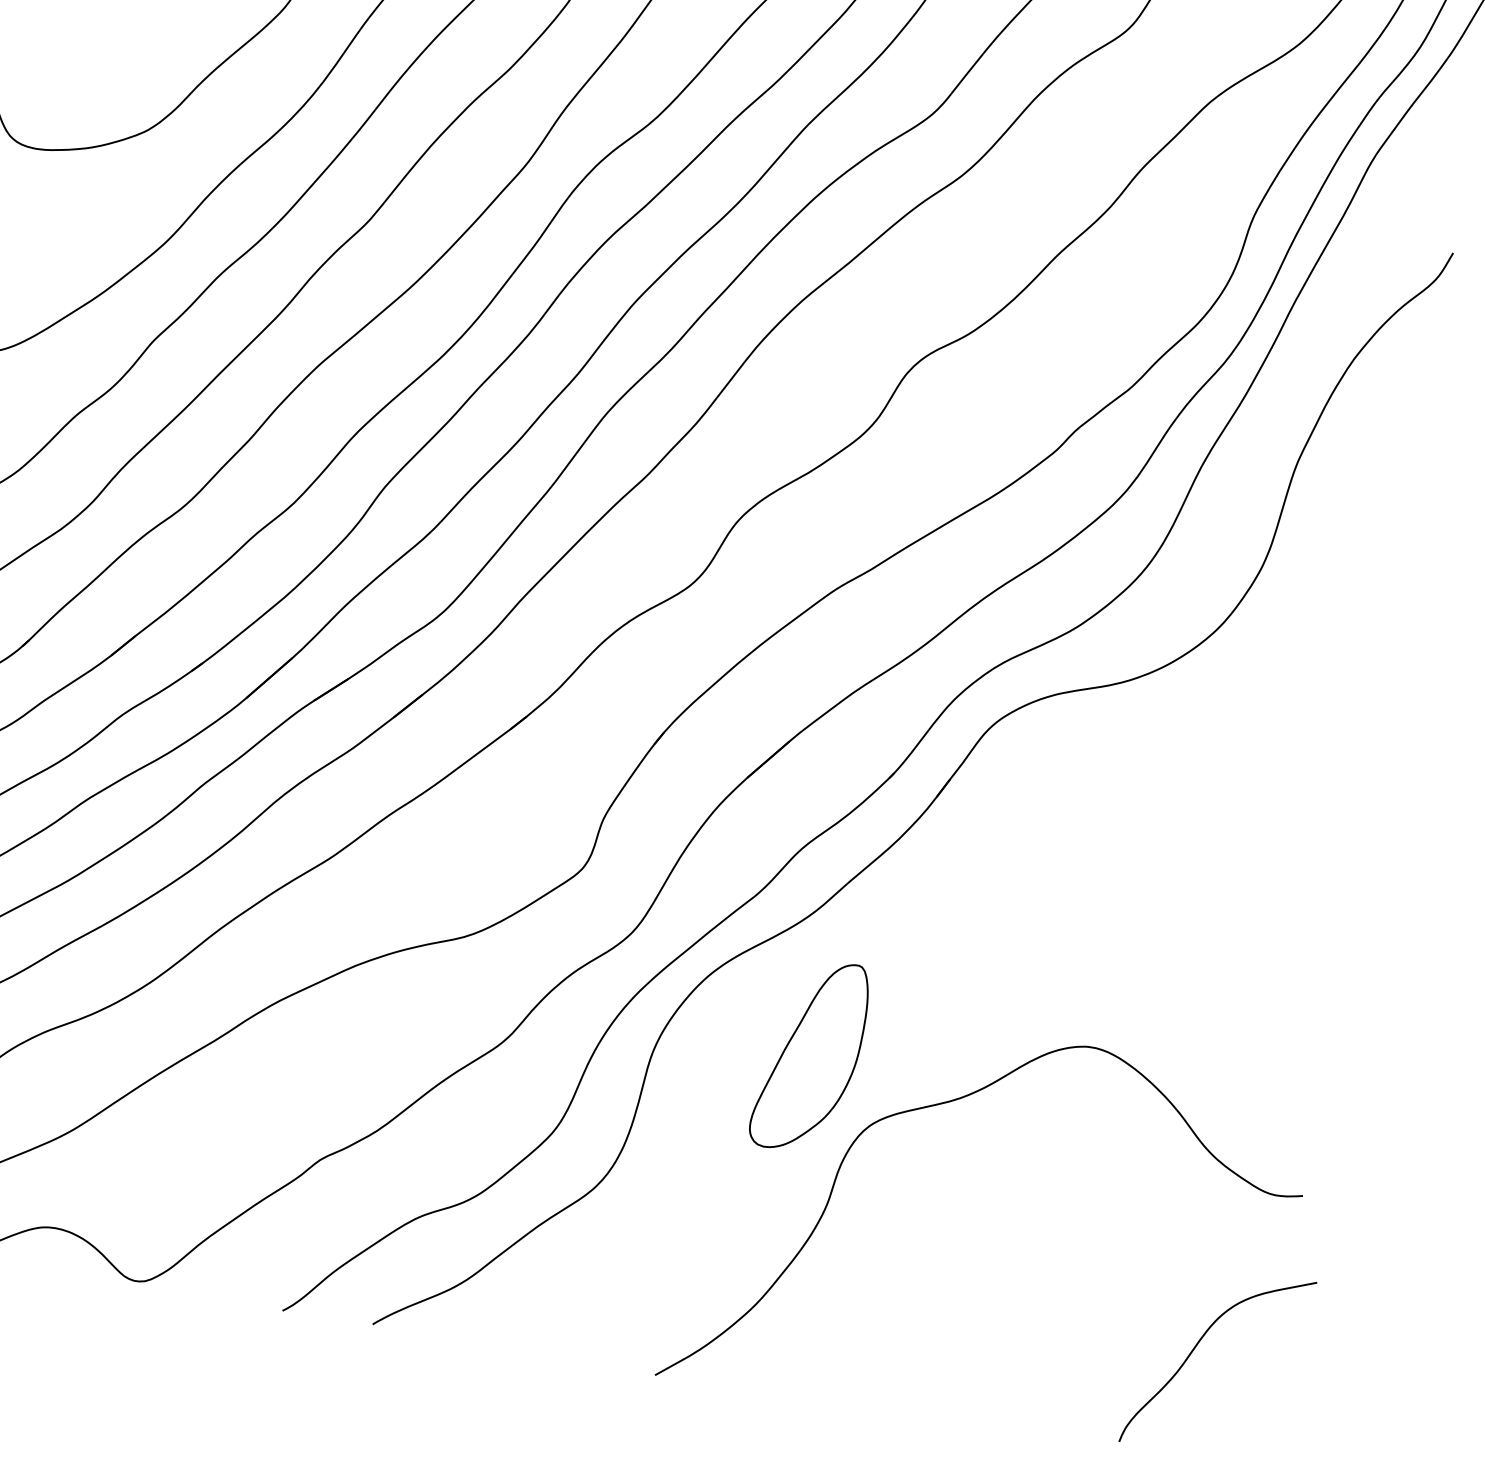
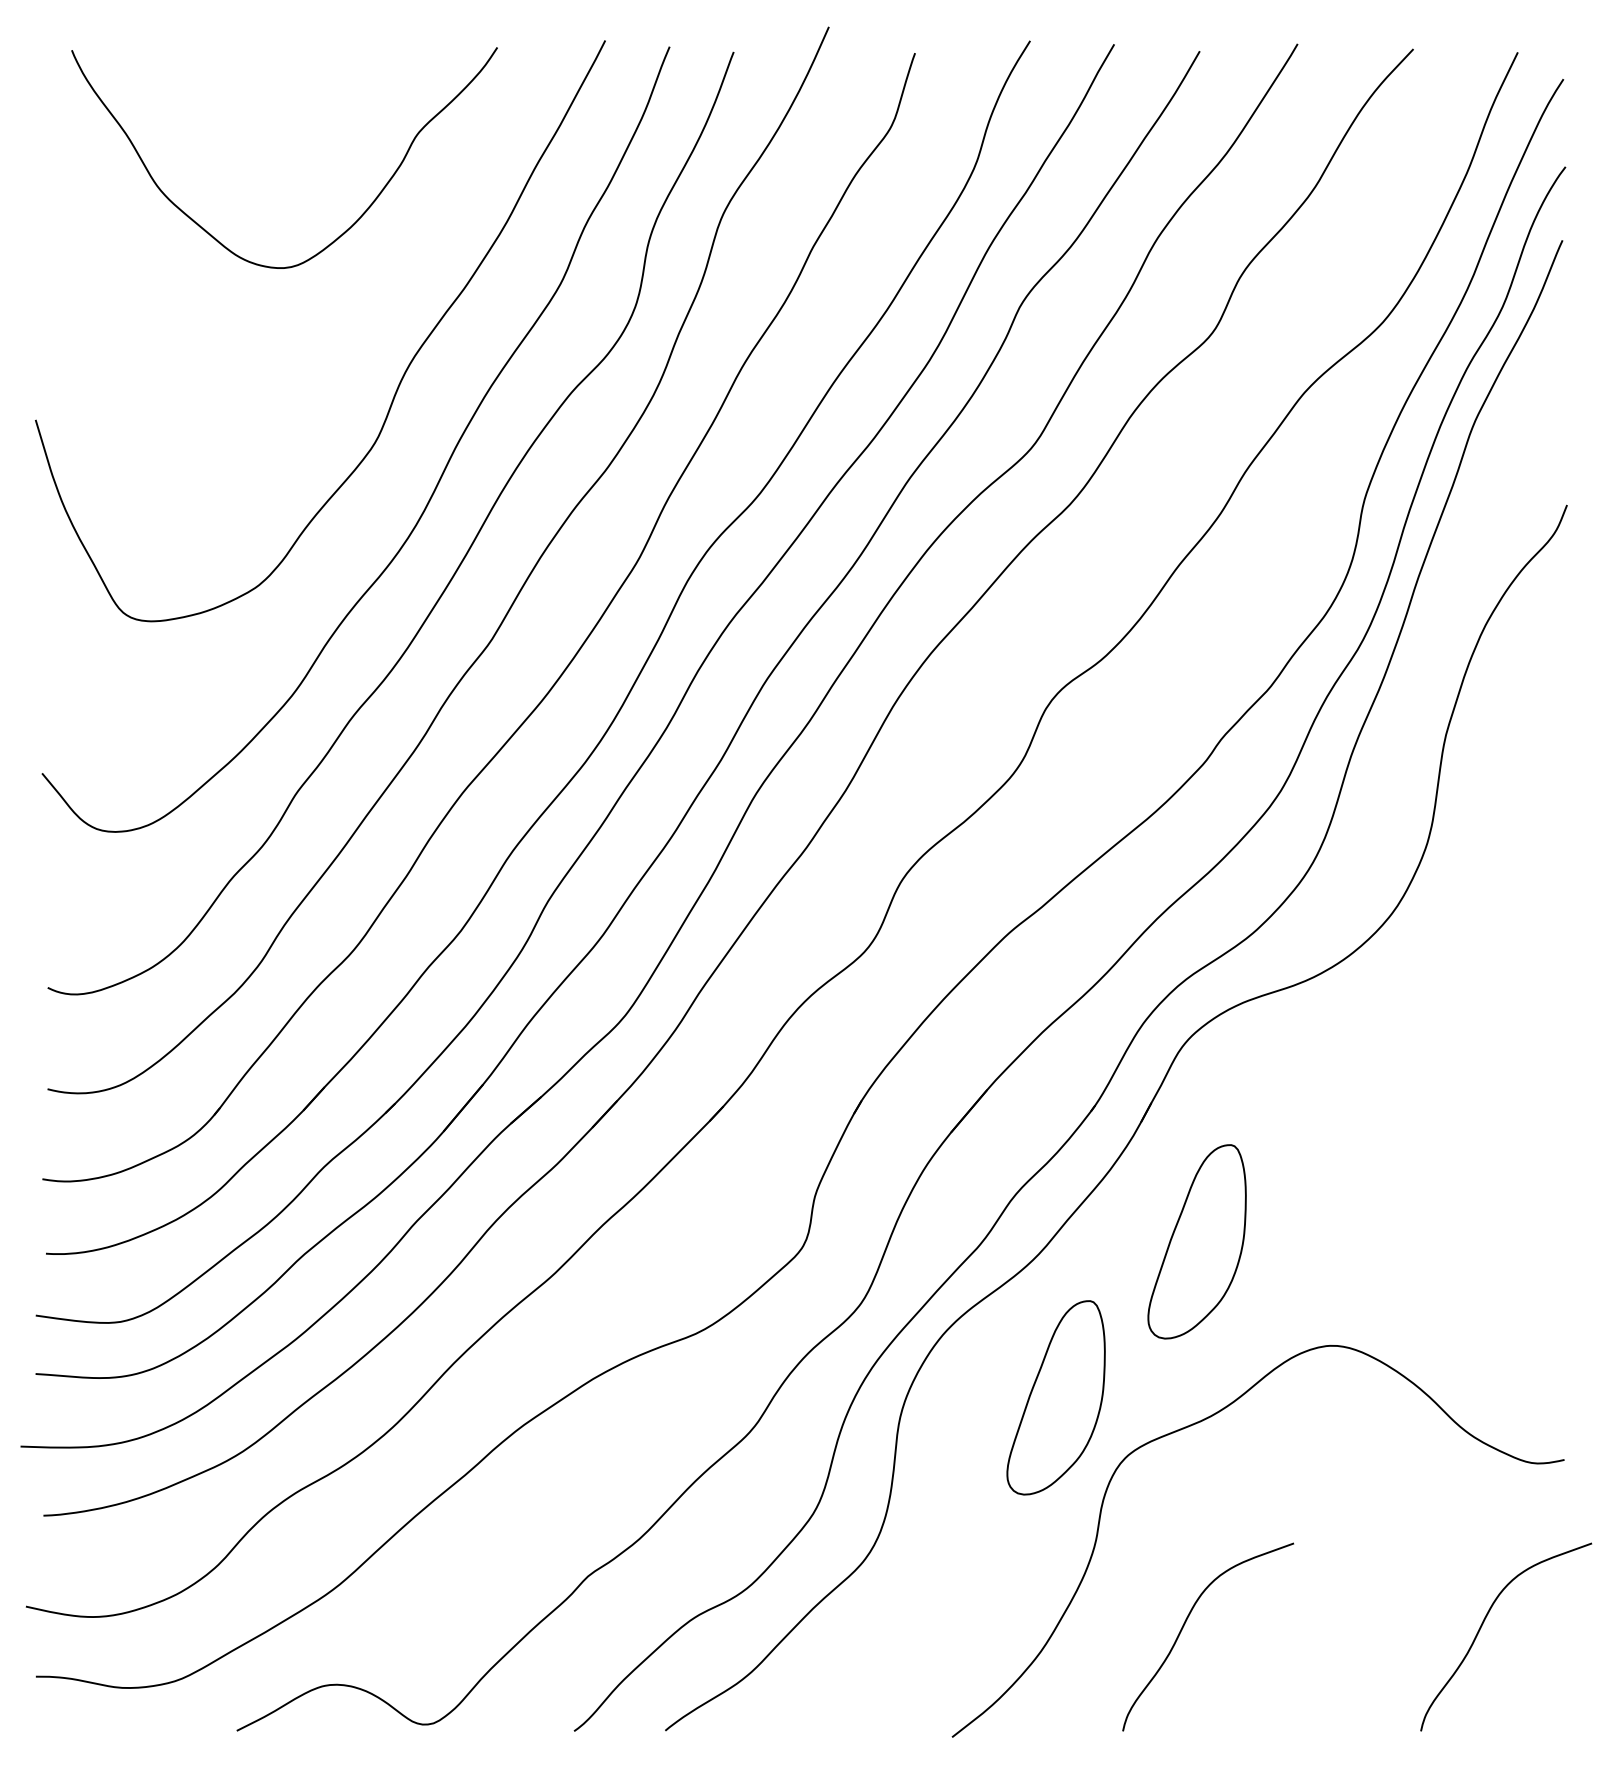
part: (973, 923) -> (1196, 1241), added
curve: (903, 1299) -> (1185, 1624), added

